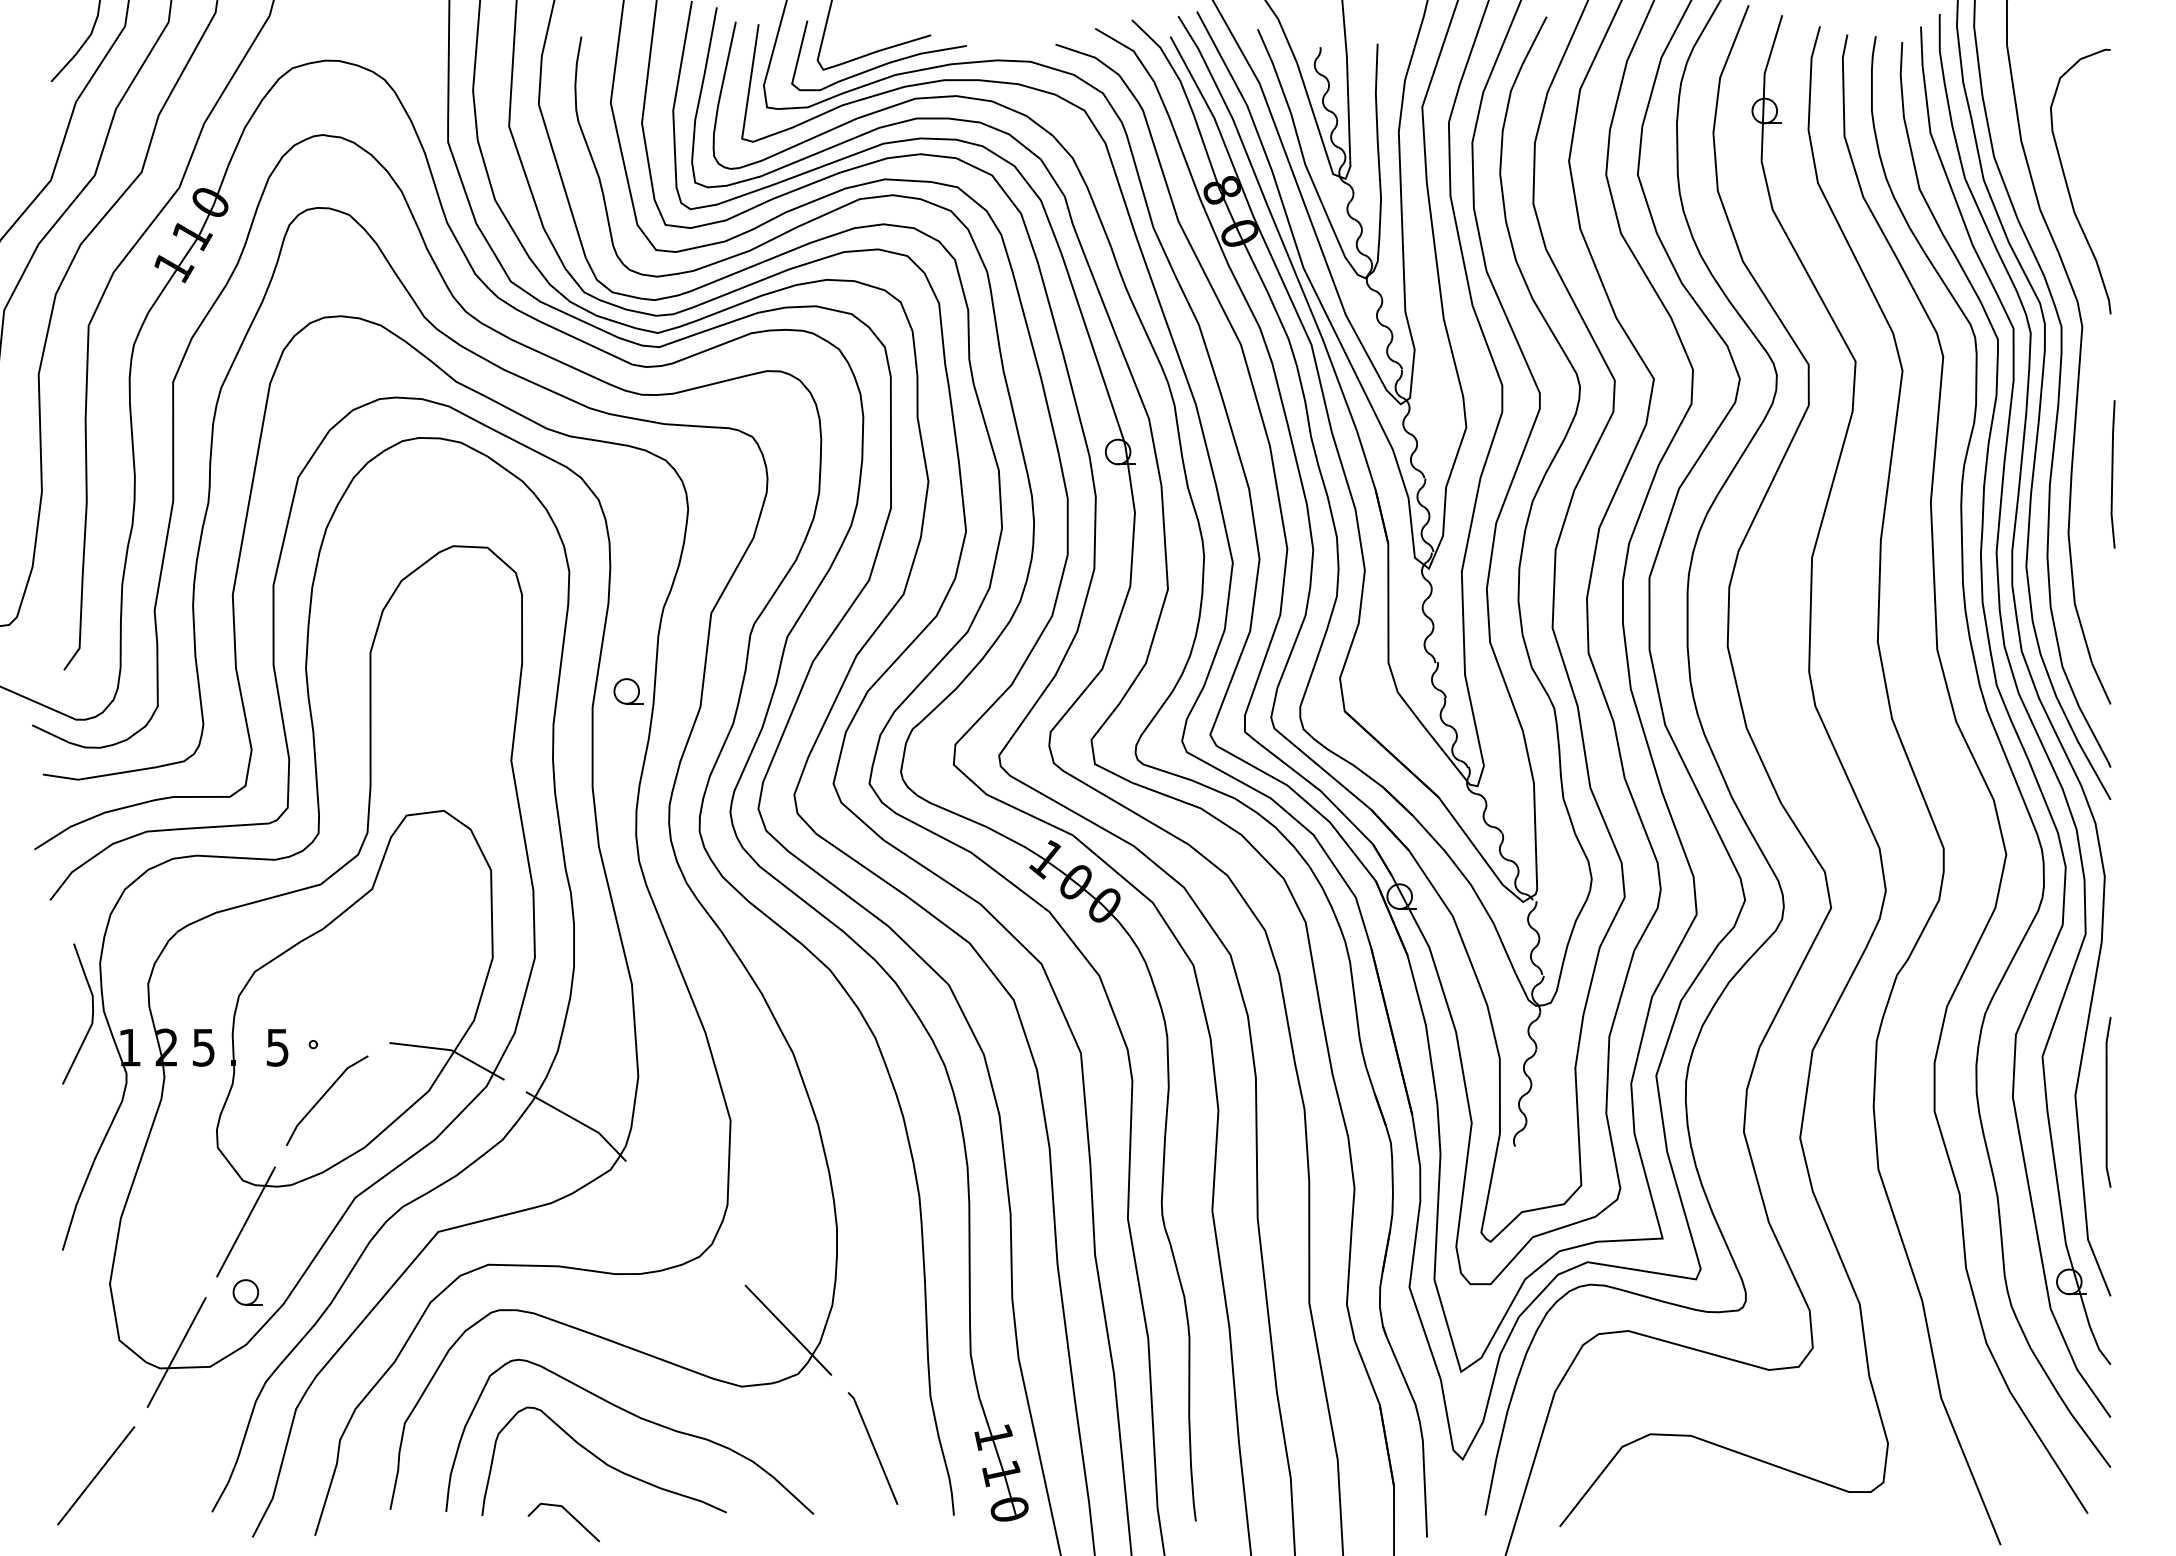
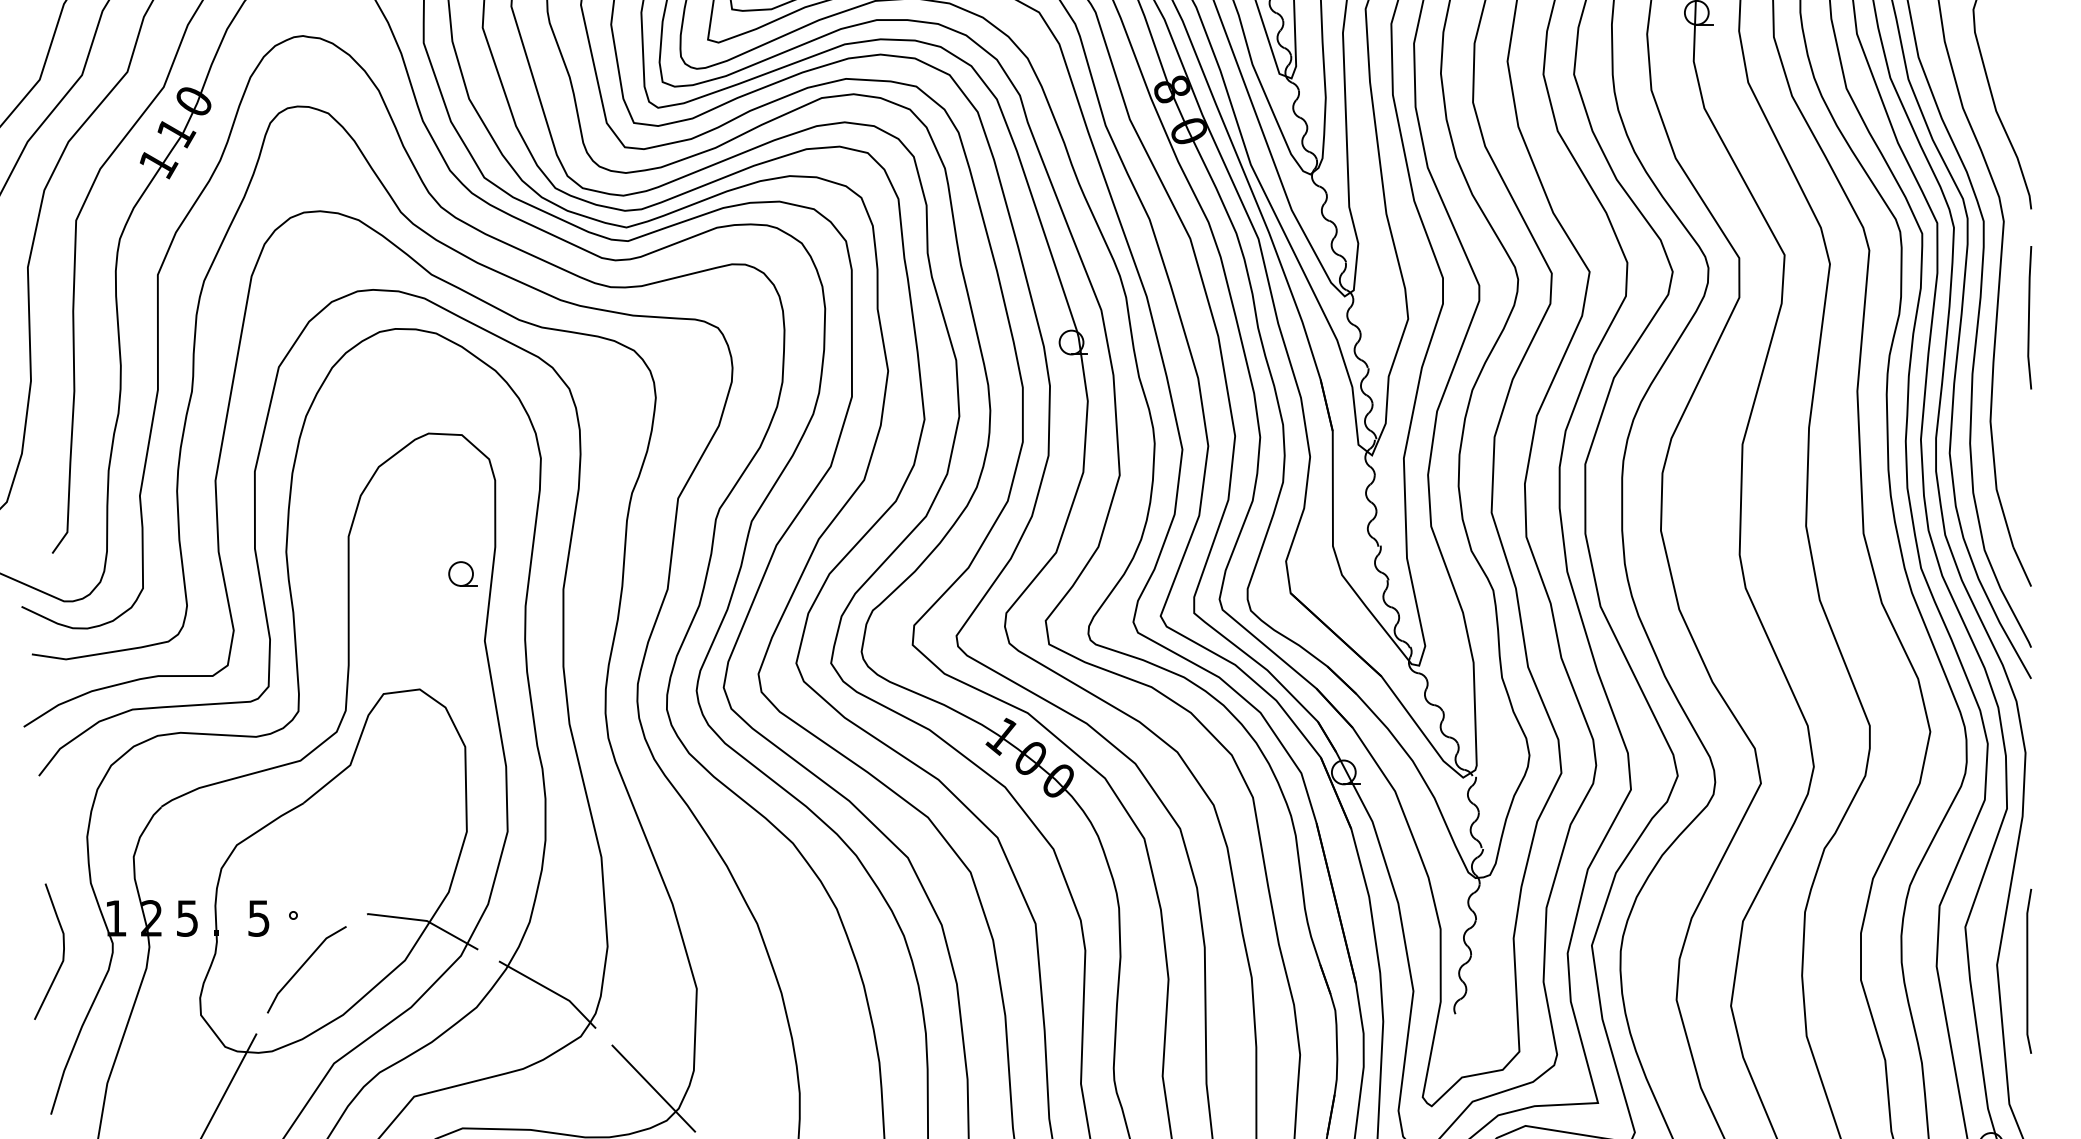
line: (2112, 474) -> (2029, 317), moved
part: (628, 691) -> (462, 574), moved
curve: (91, 1016) -> (62, 954), moved
line: (685, 1223) -> (653, 1088), added

